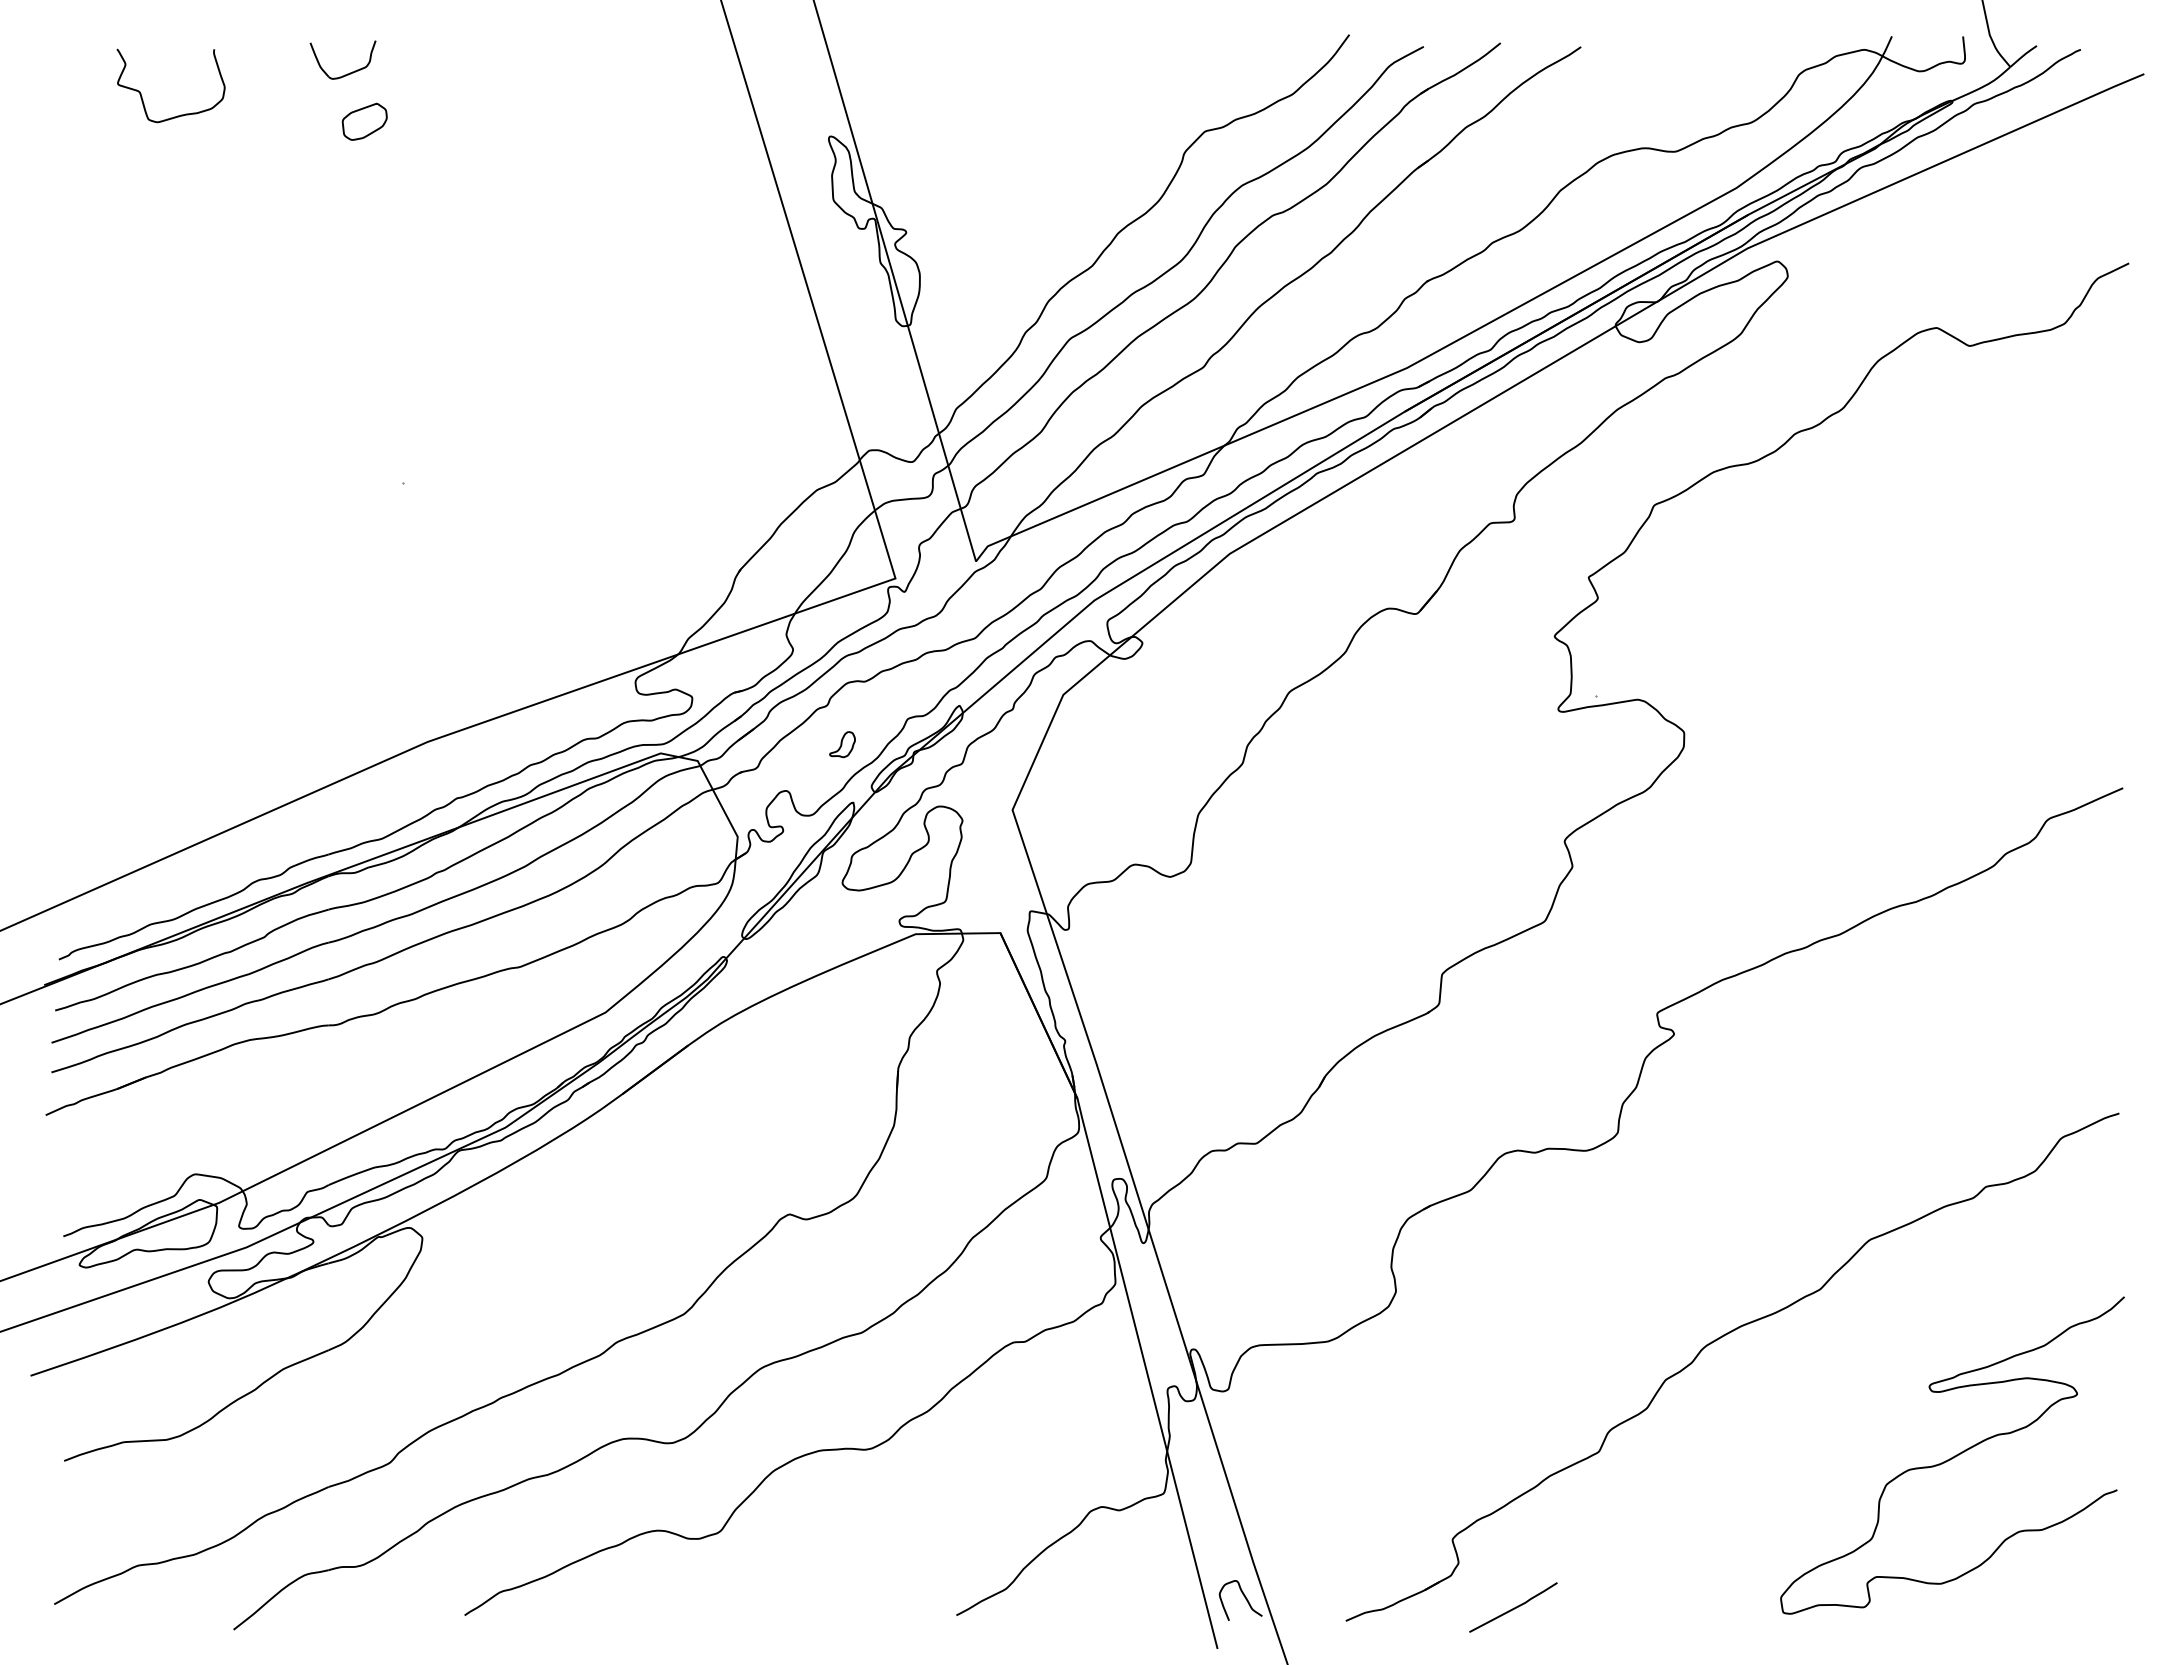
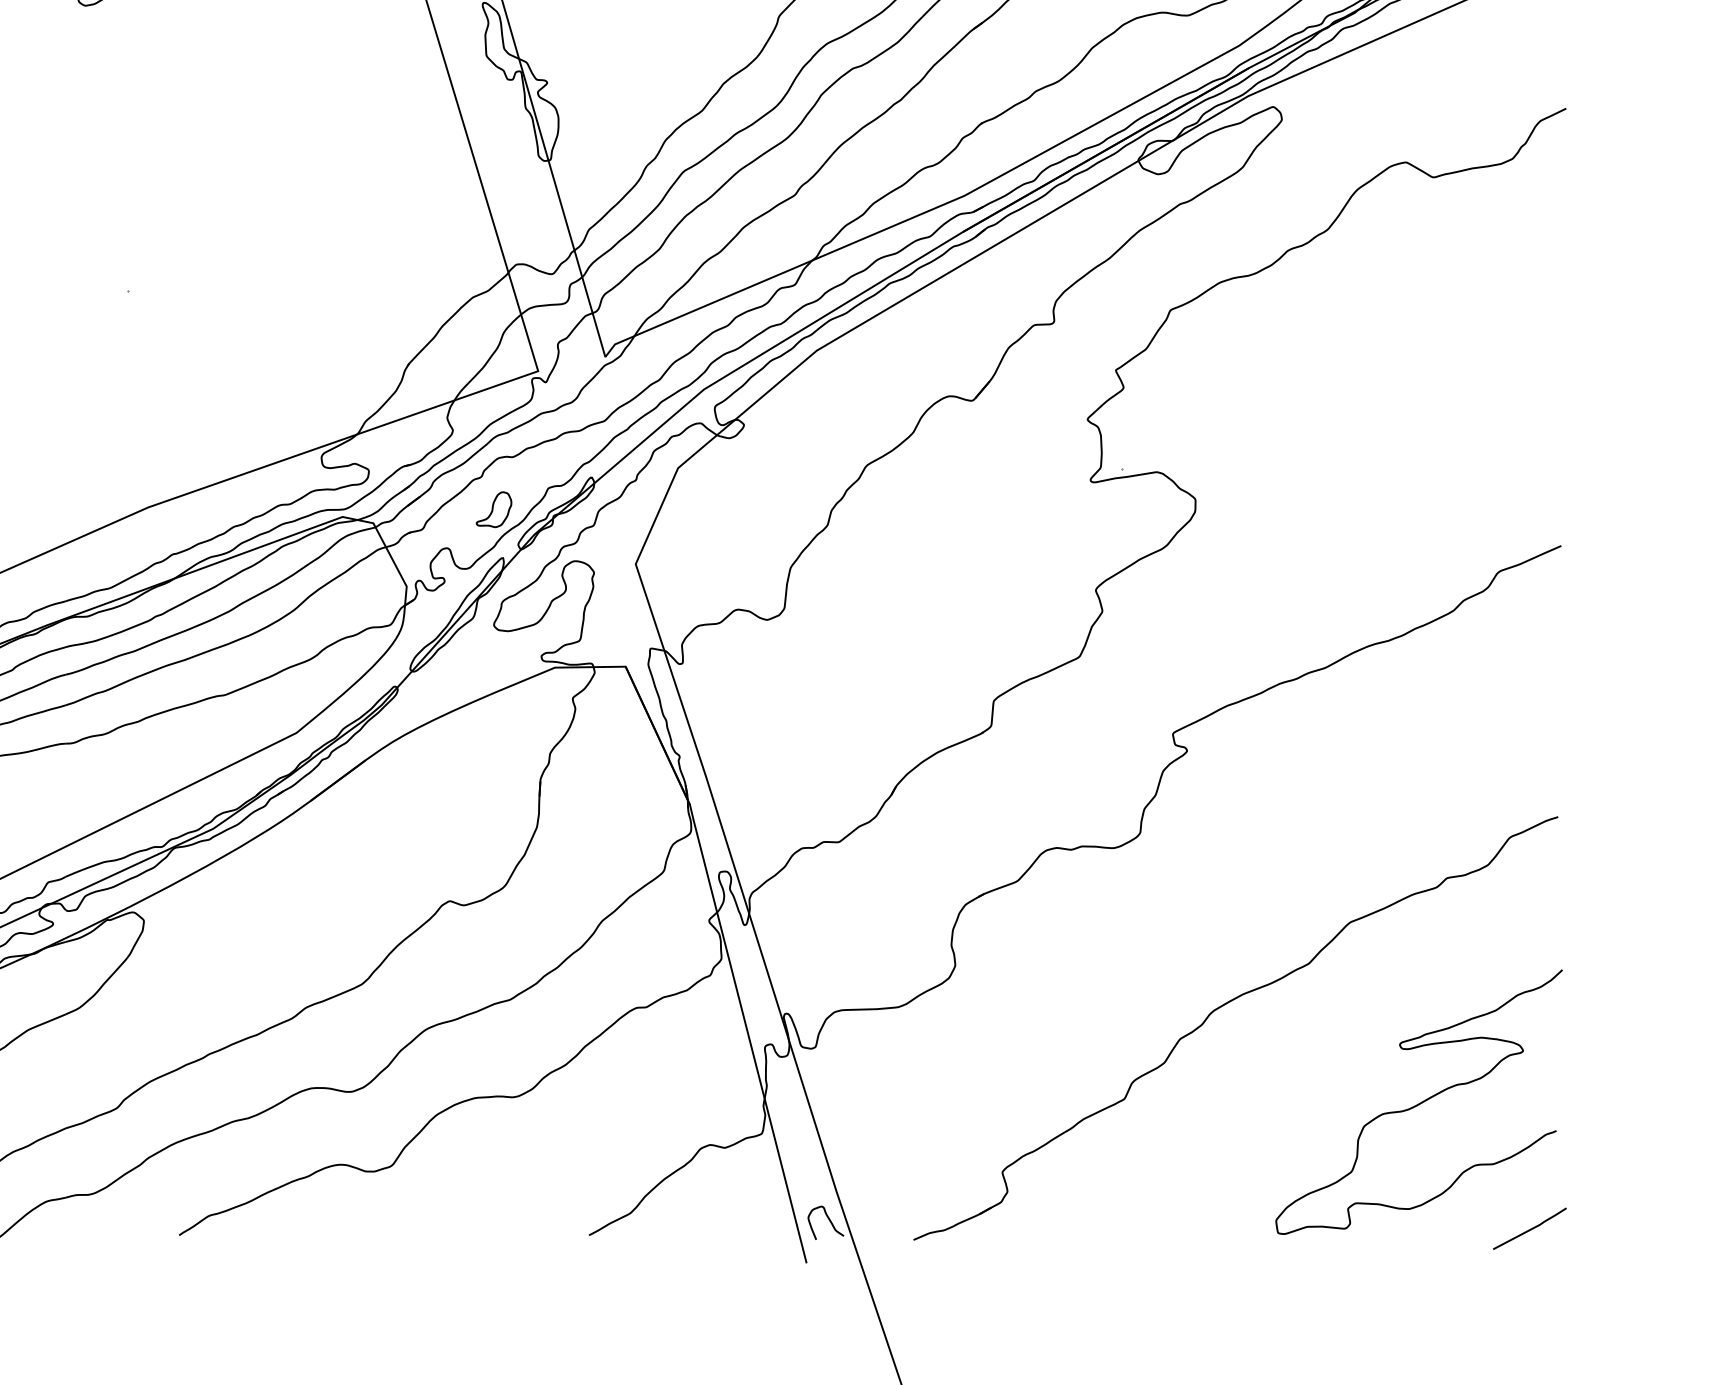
part: (842, 744) -> (494, 509), size x1.67
line: (1514, 1607) -> (1530, 1228), moved

